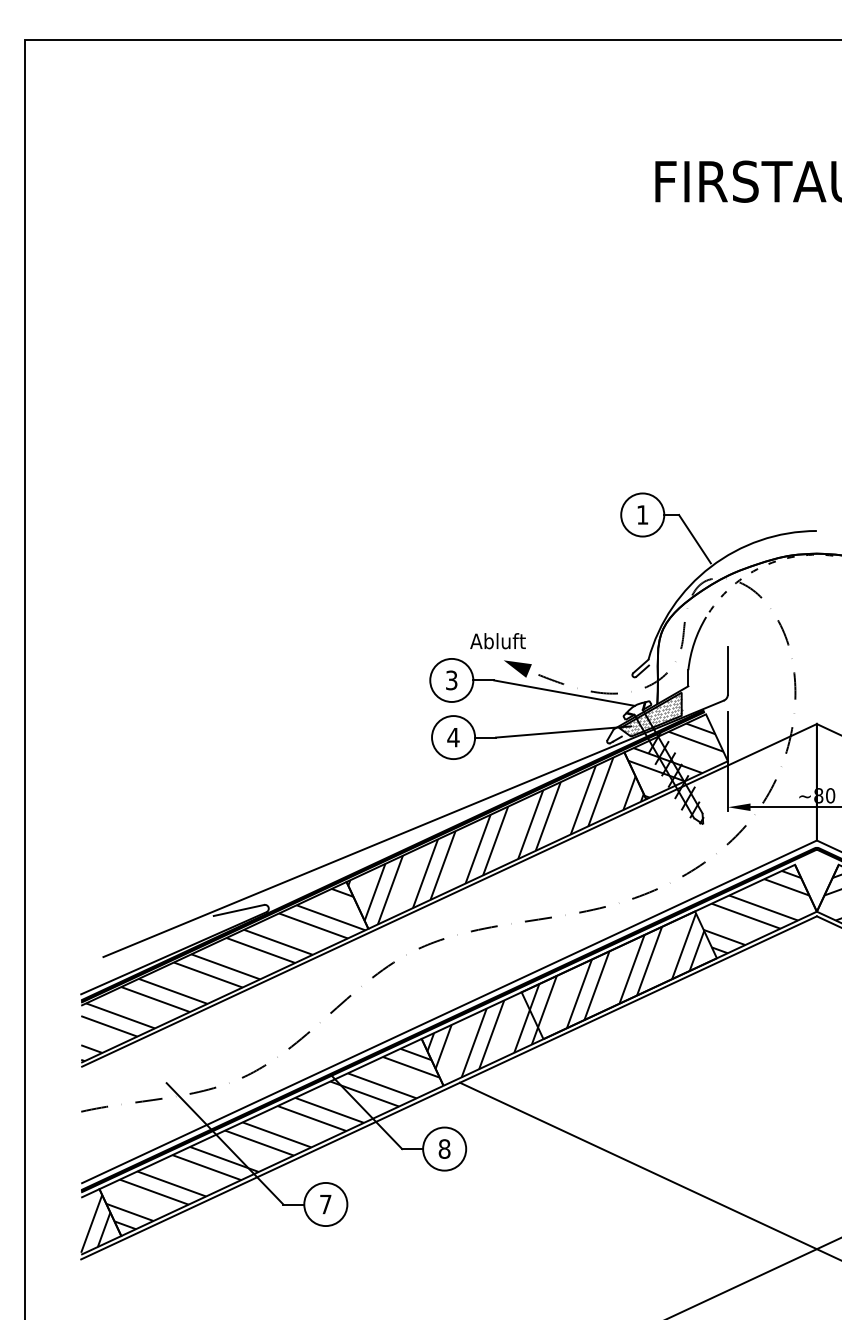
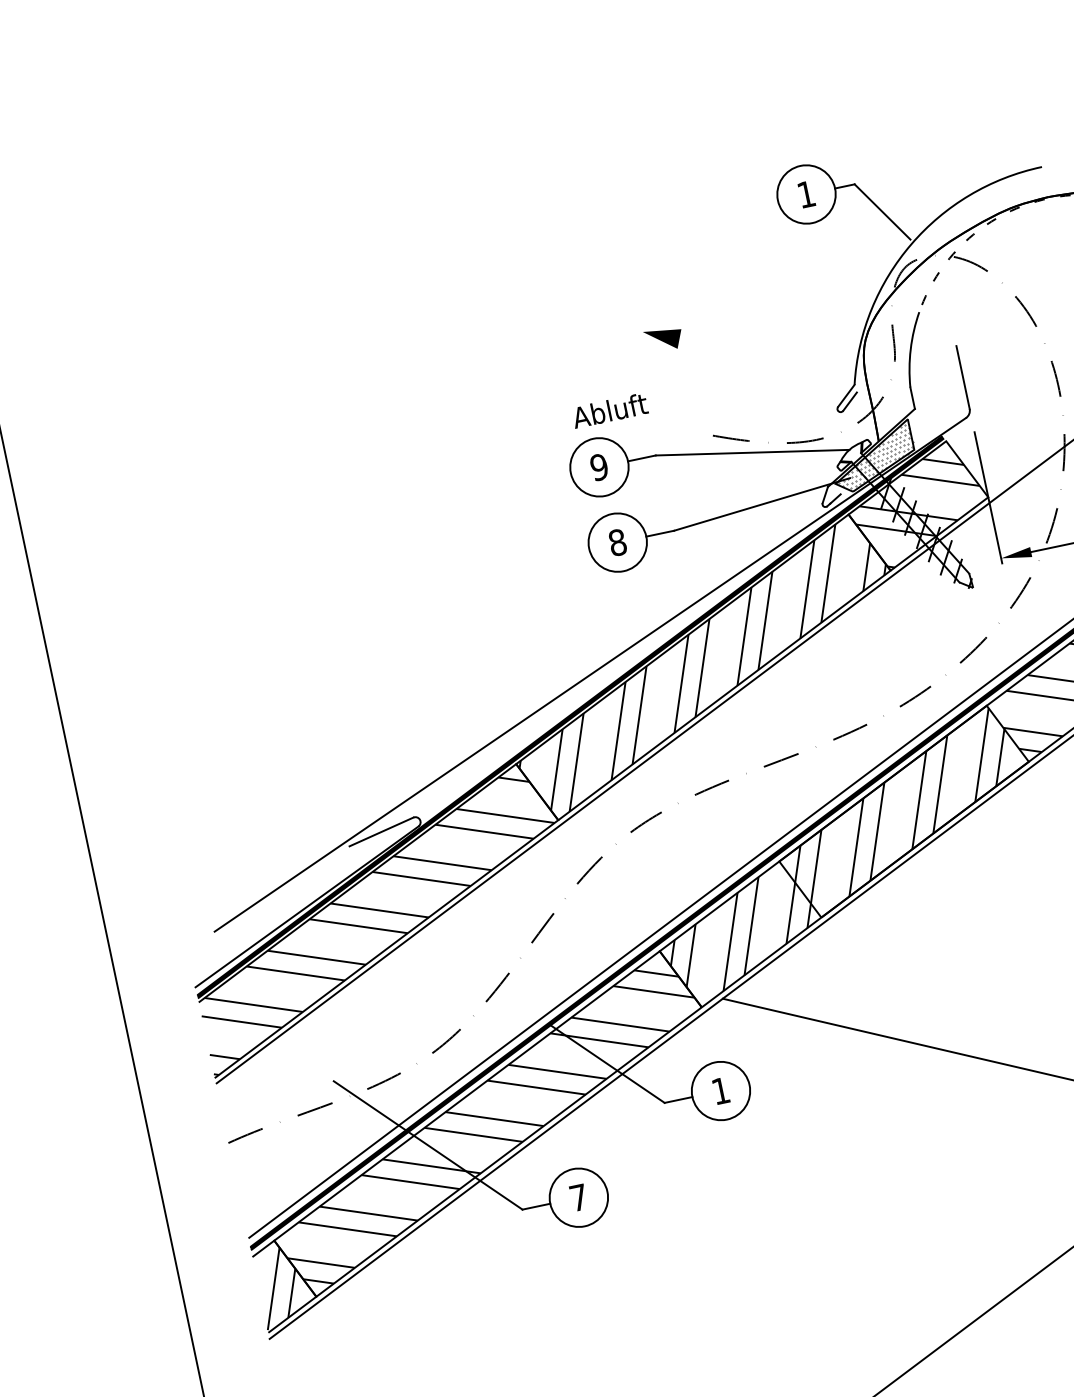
text: (497, 641) -> (609, 411), moved
part: (517, 668) -> (663, 338), moved
text: (451, 680) -> (599, 467), 3 -> 9
text: (453, 737) -> (617, 542), 4 -> 8
text: (444, 1148) -> (720, 1090), 8 -> 1

